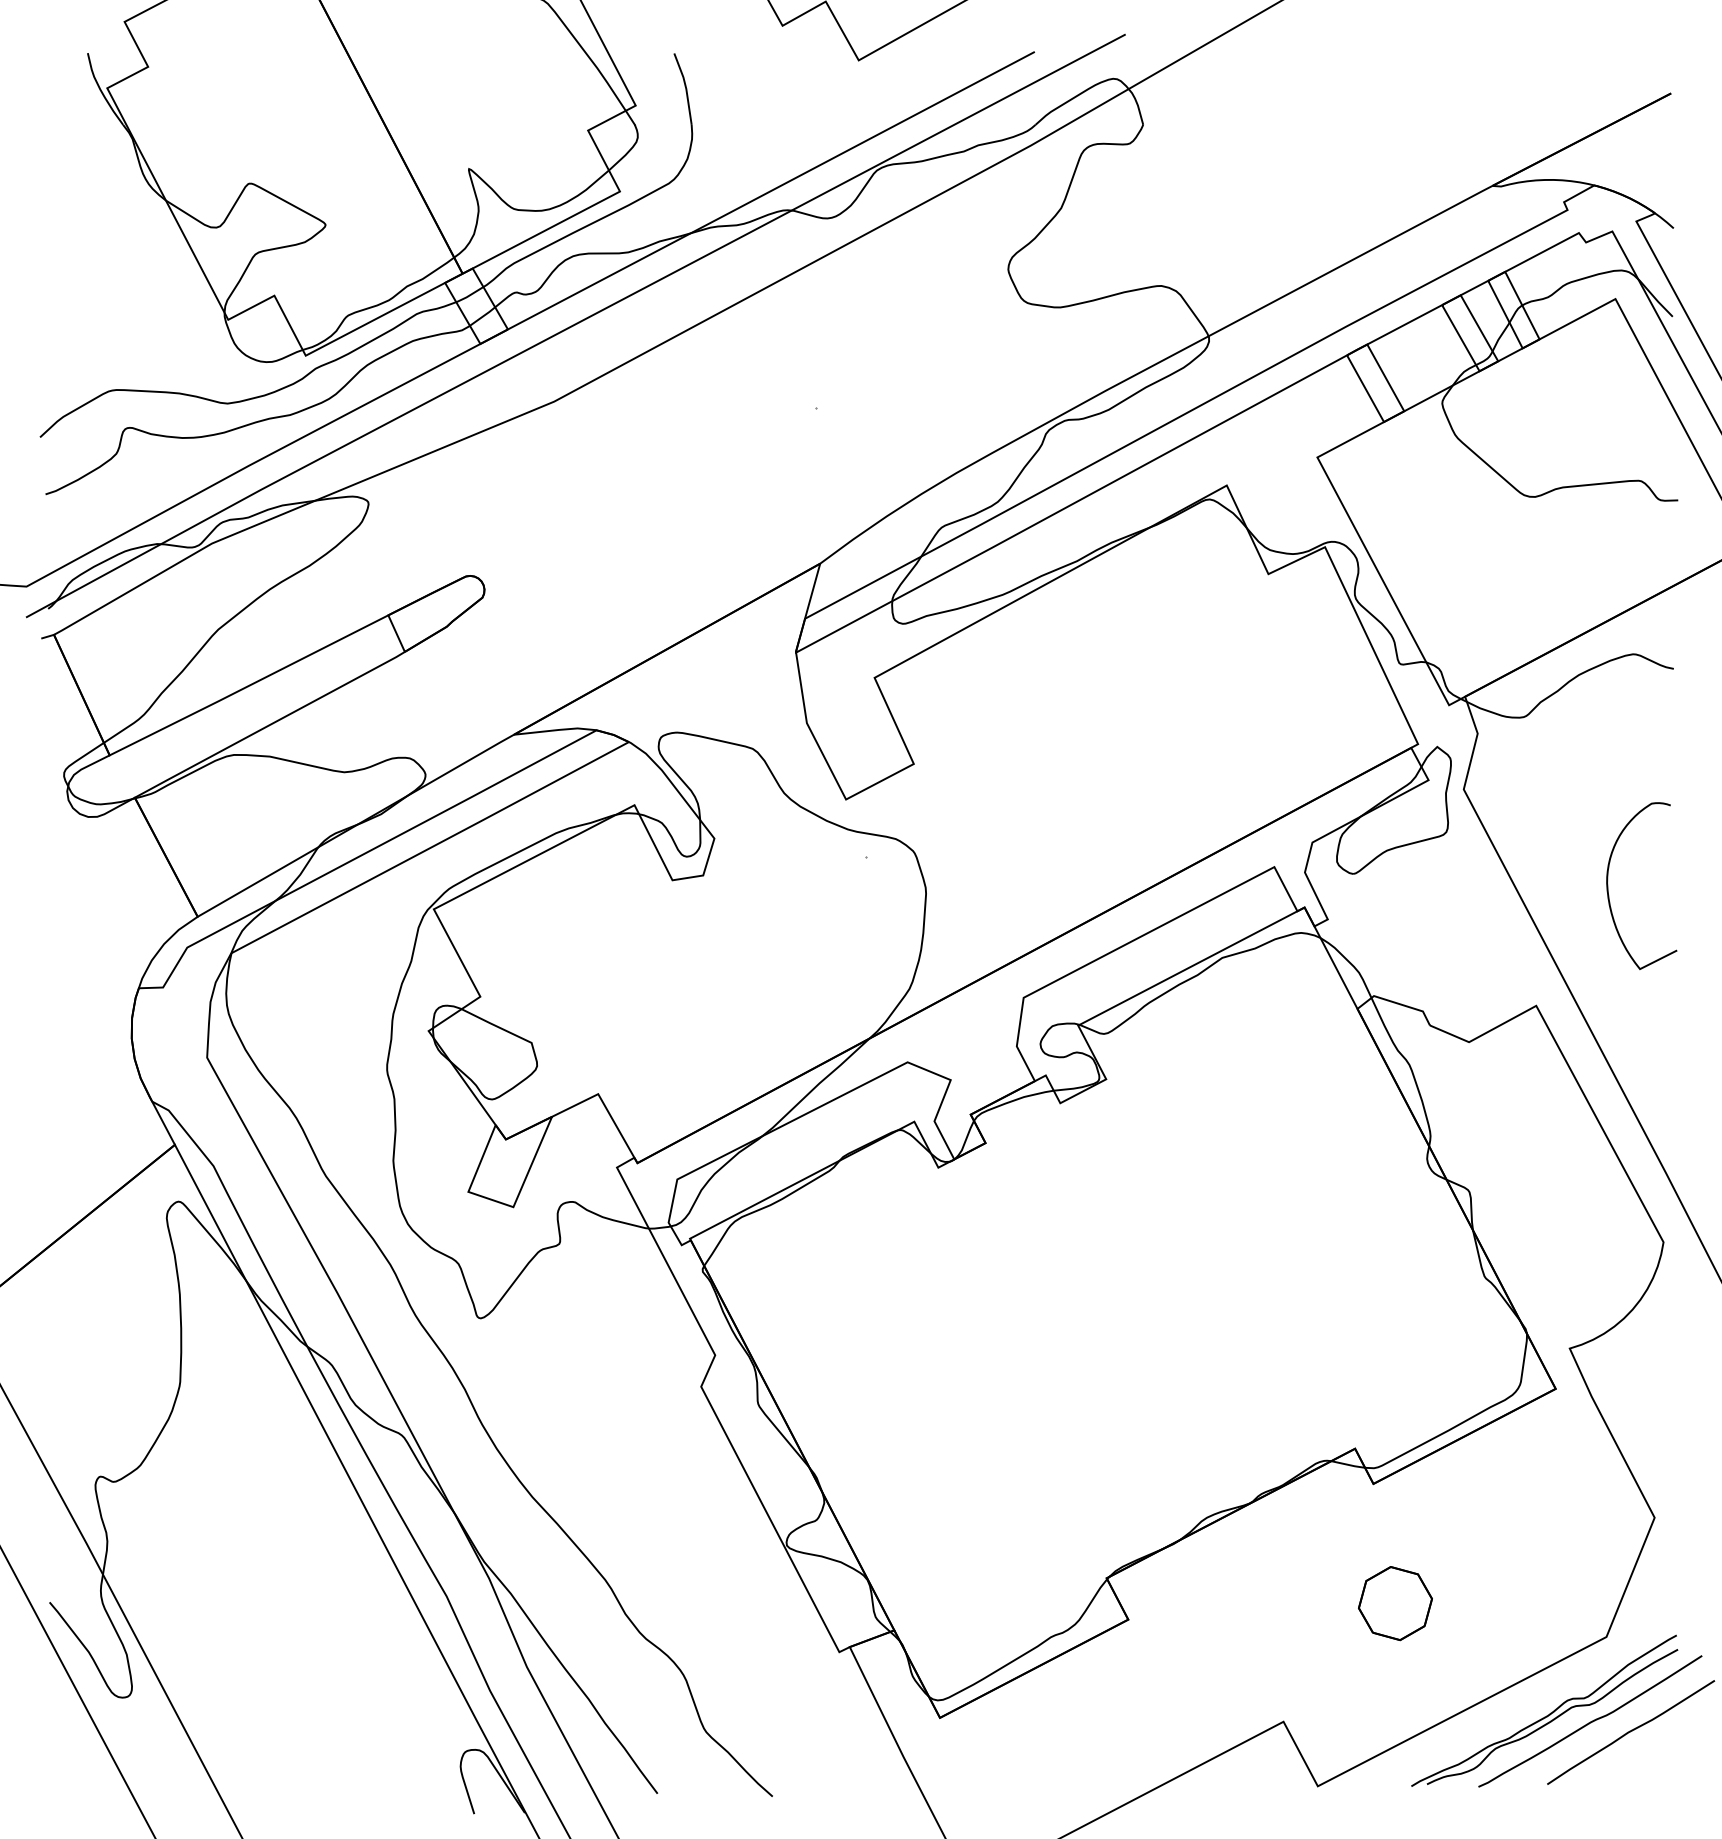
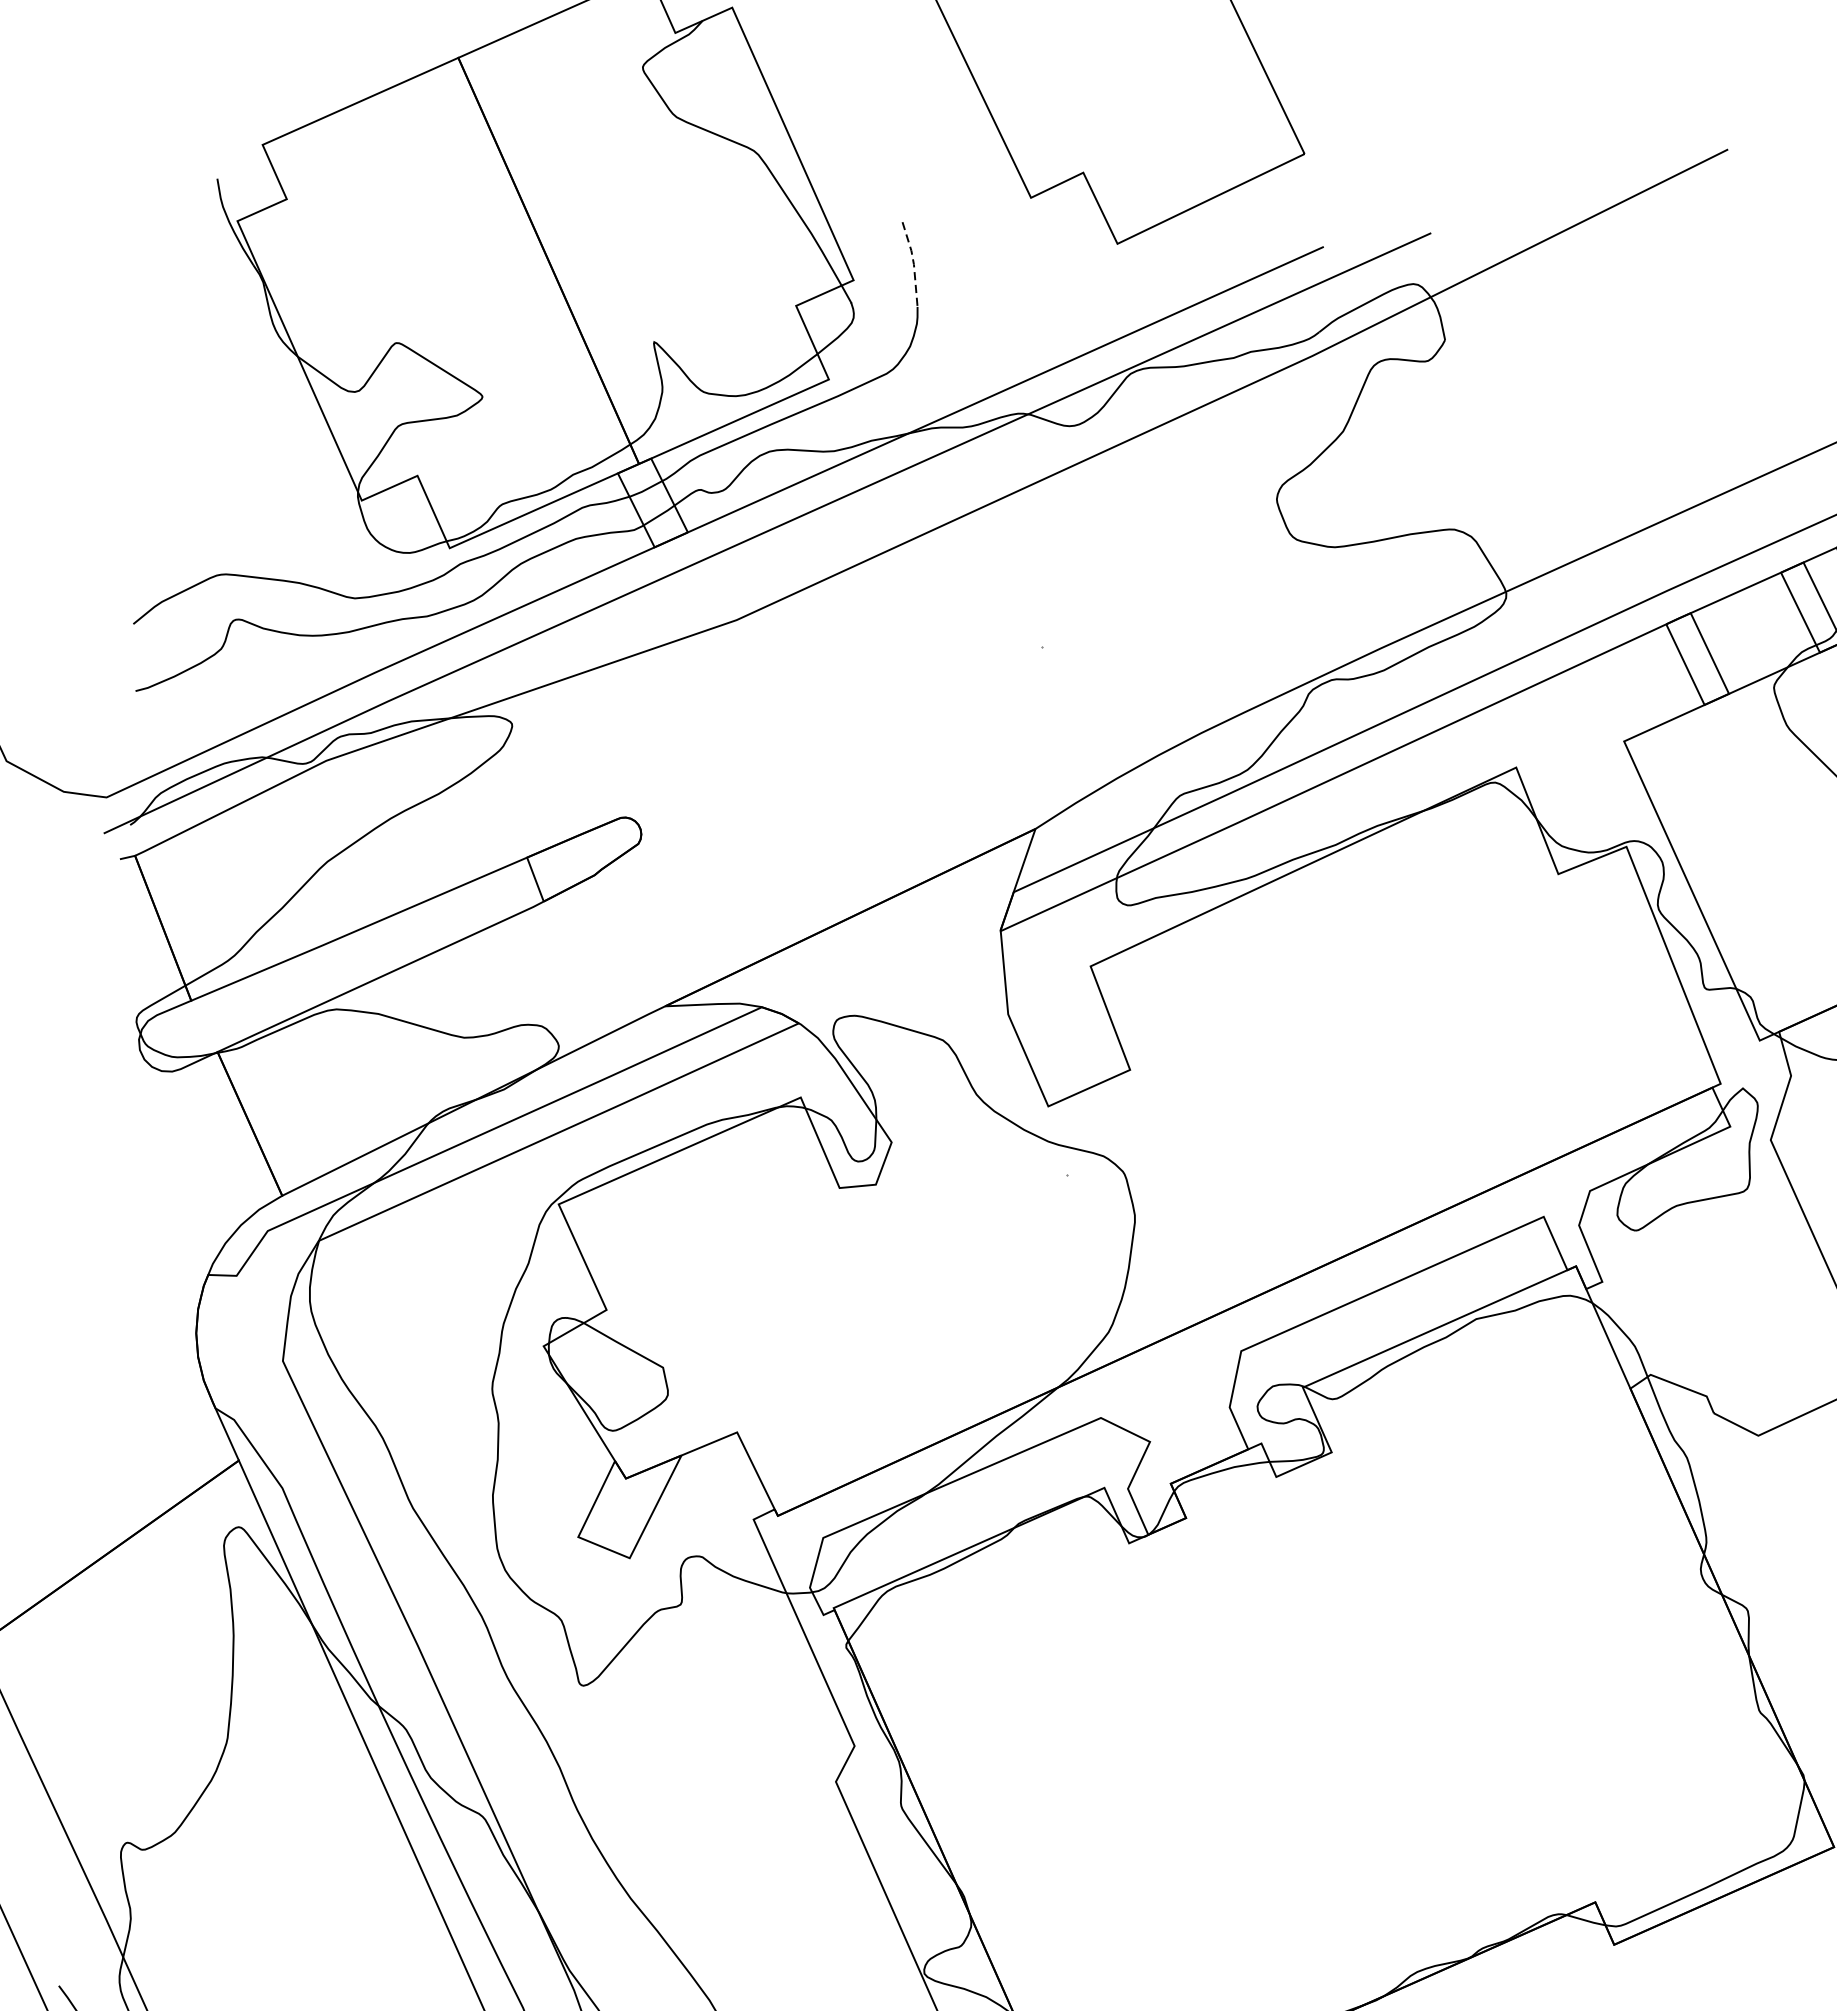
line: (686, 88) -> (914, 264), solid -> dashed

